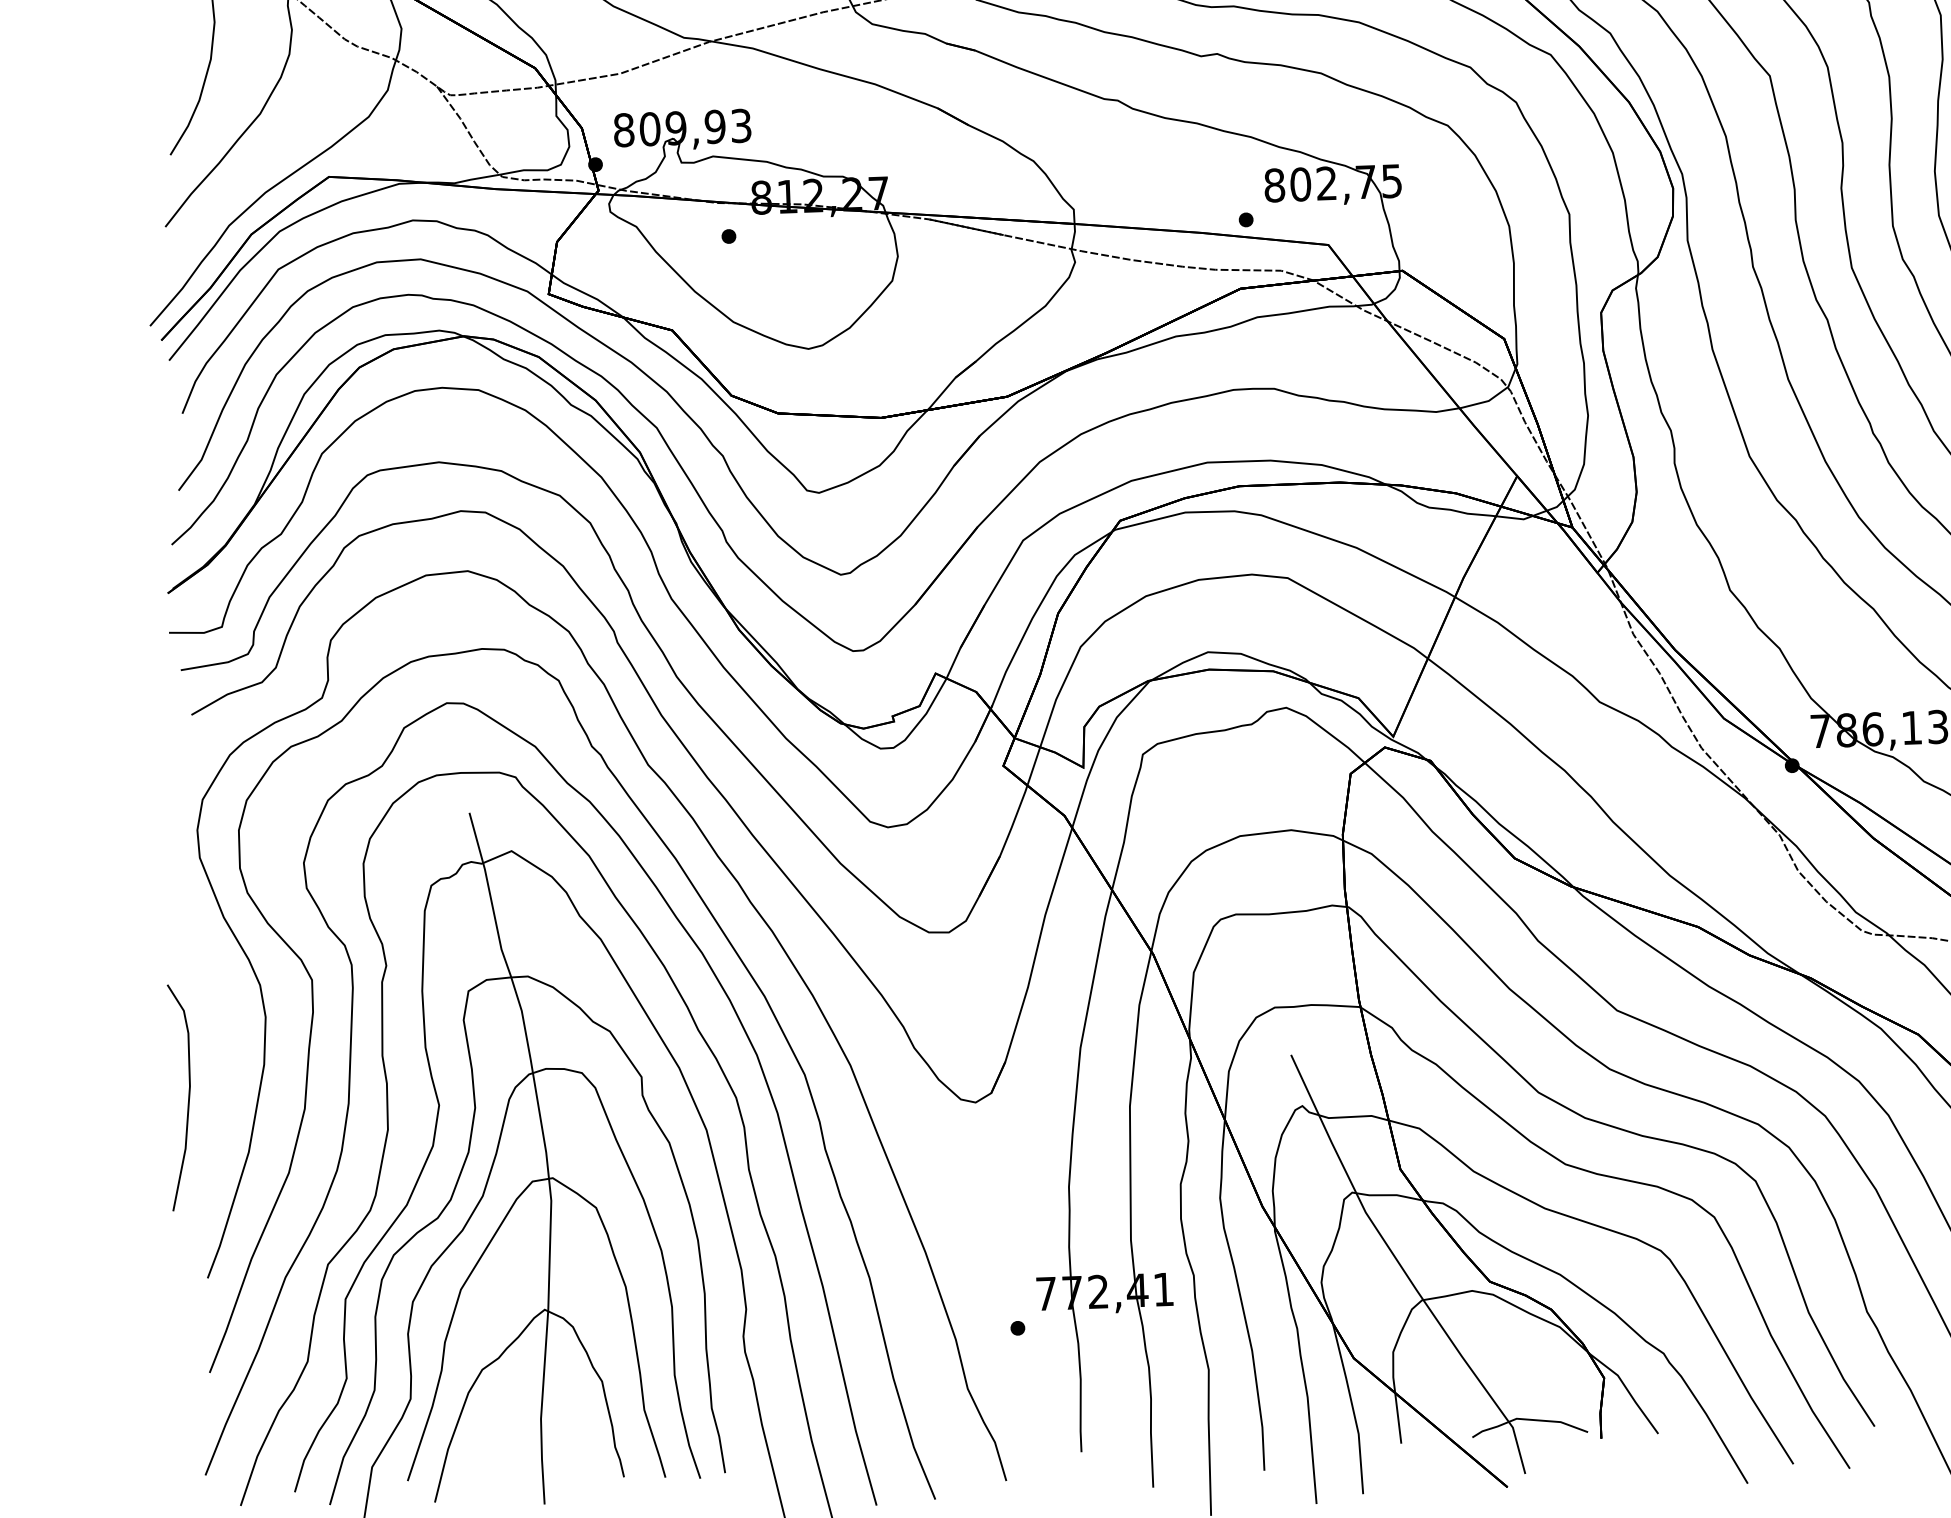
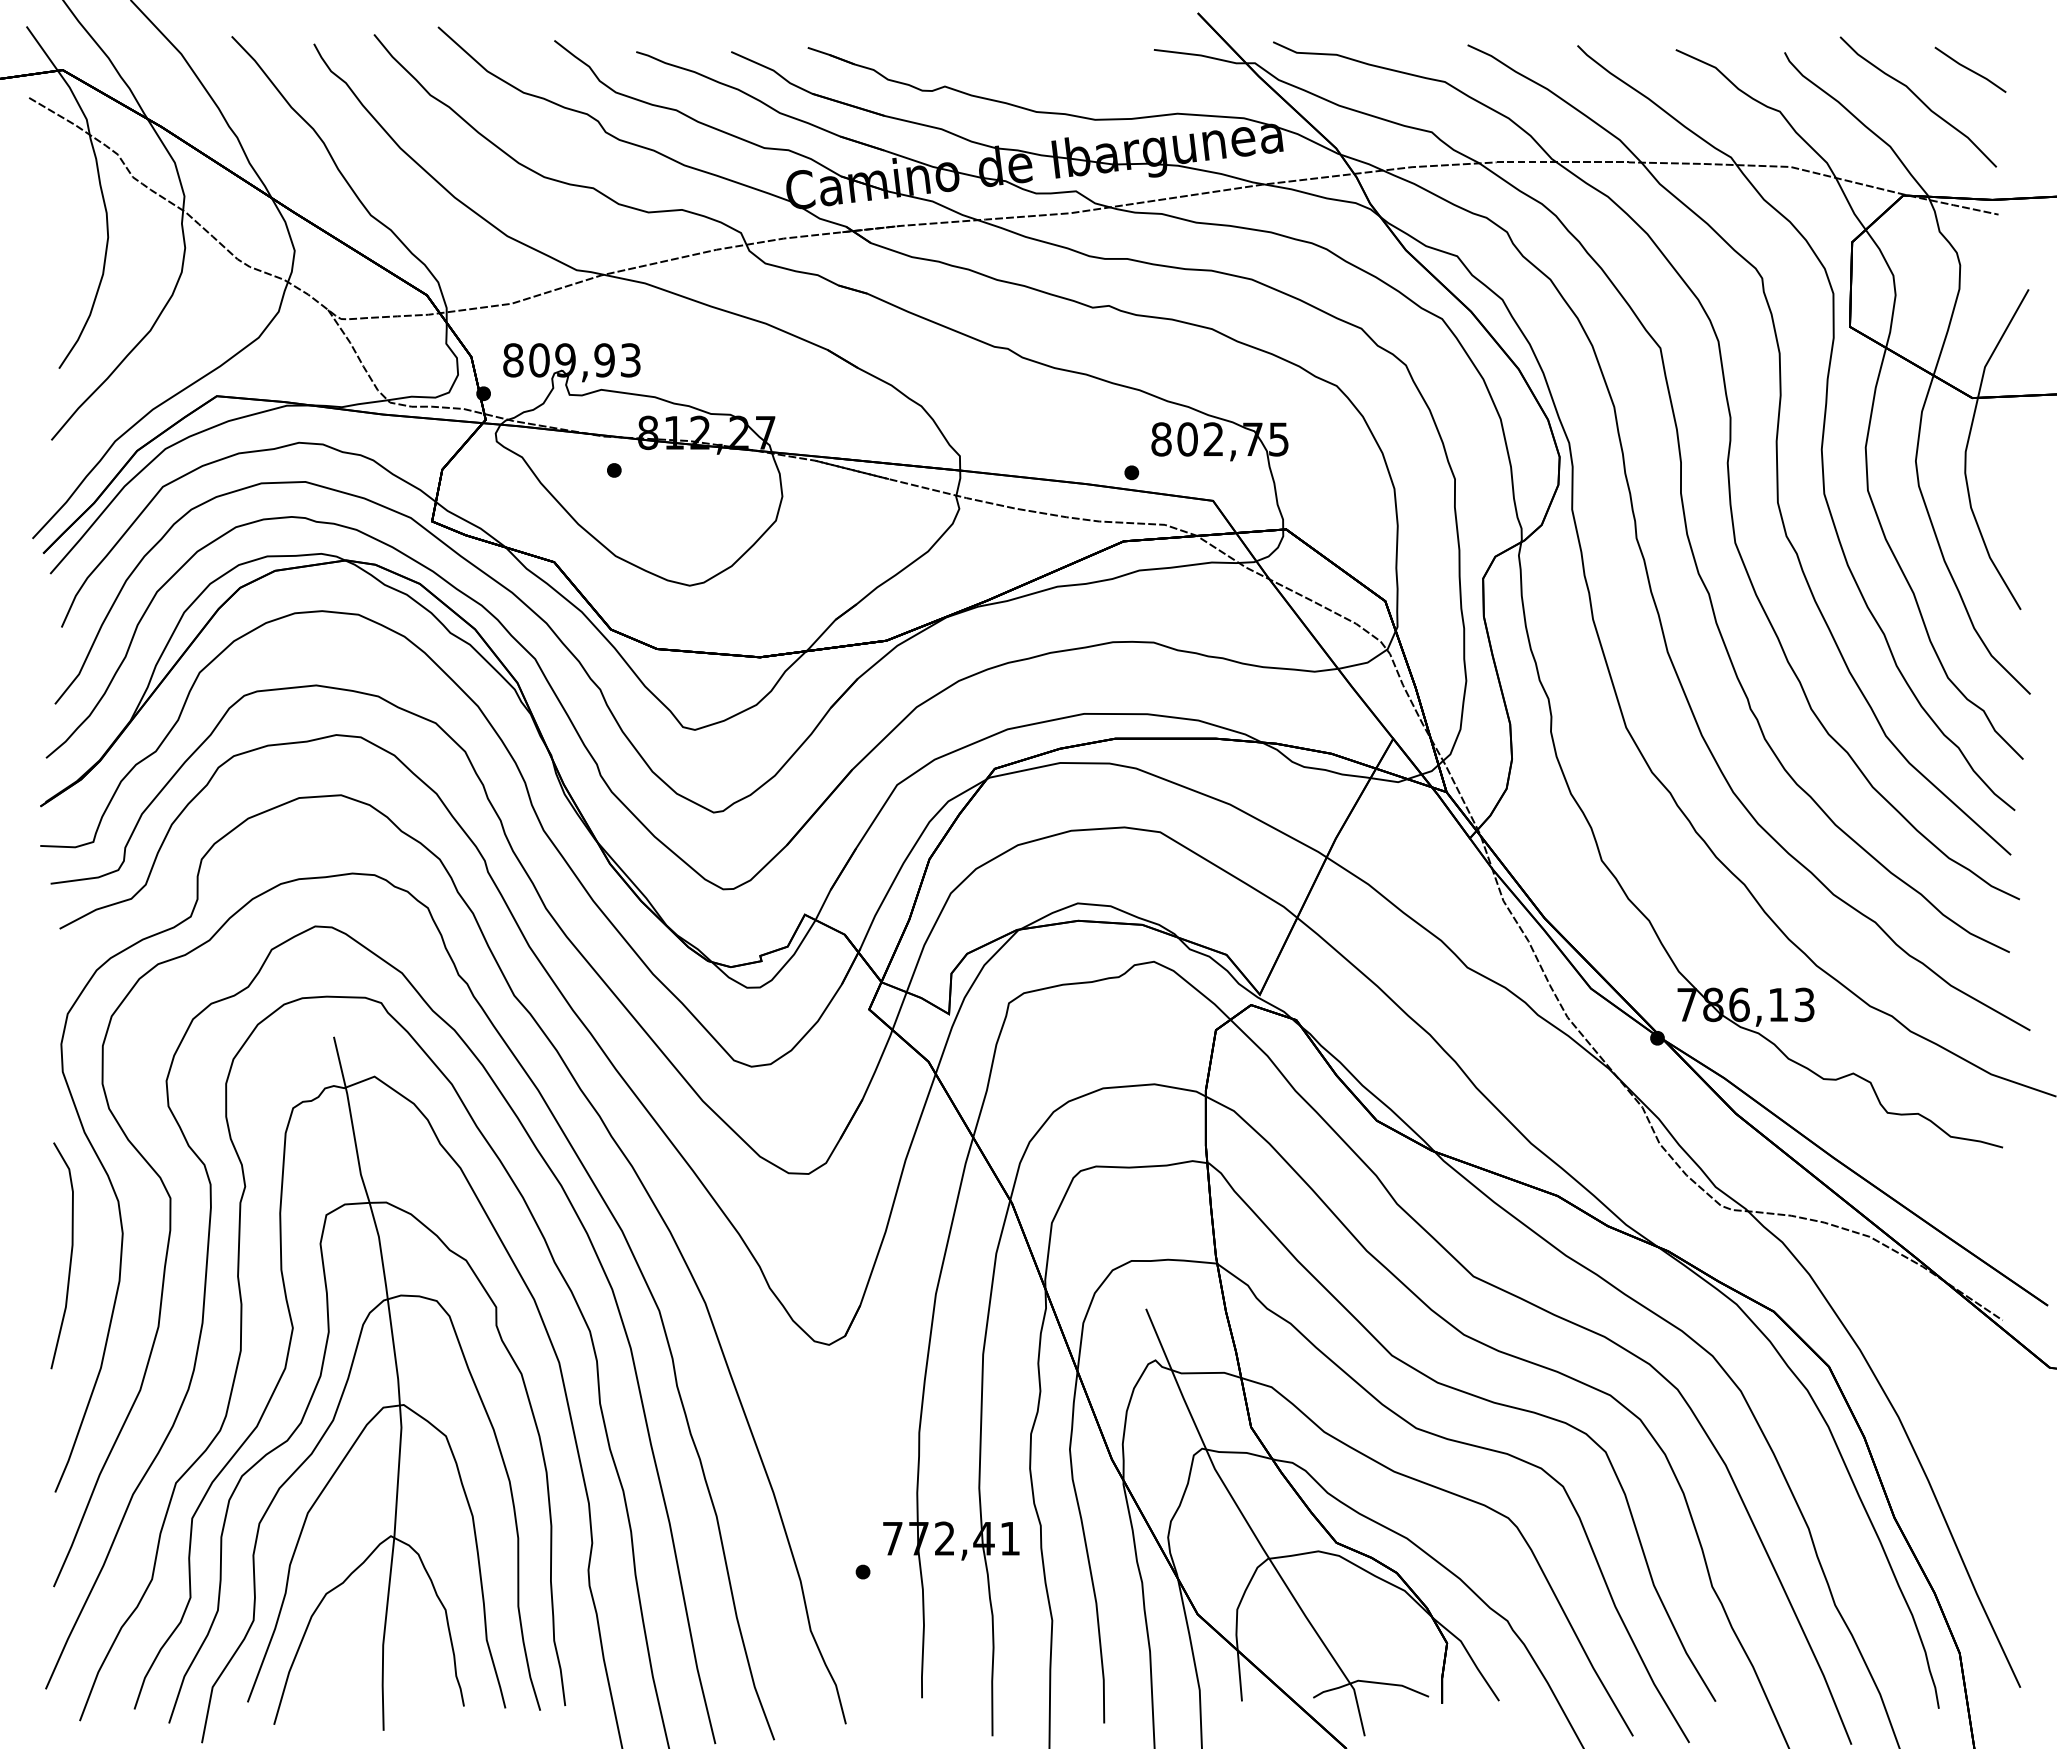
curve: (188, 1096) -> (70, 1255), moved

